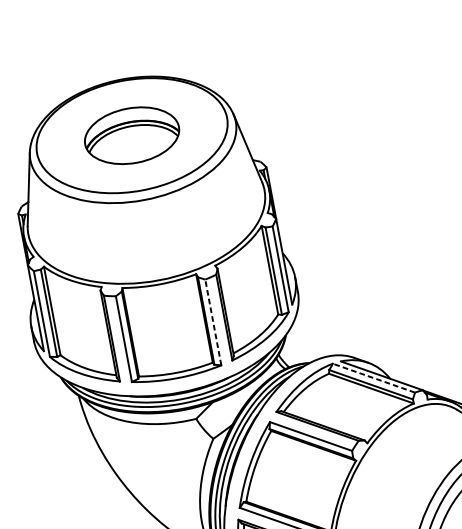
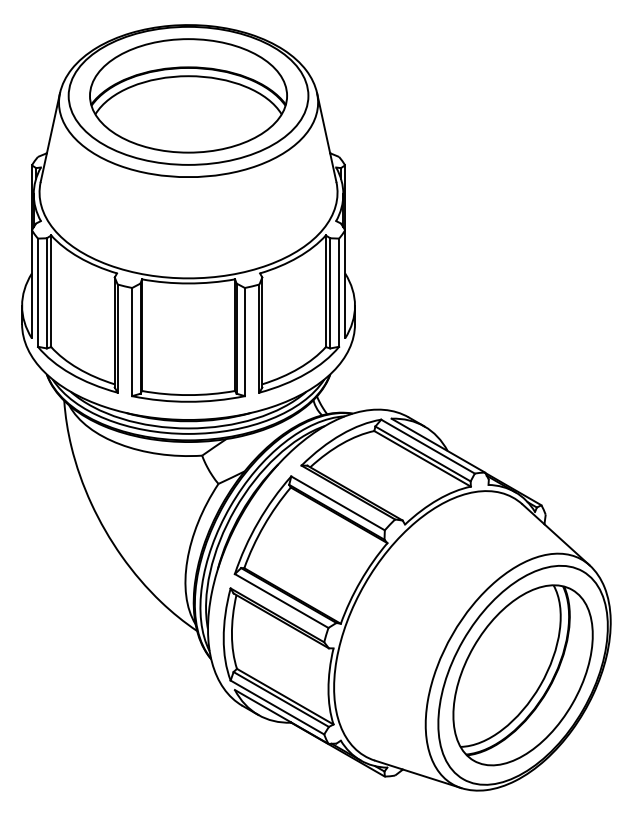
part: (132, 135) -> (188, 95), size x1.67
line: (212, 322) -> (244, 341), dashed -> solid
line: (374, 378) -> (428, 446), dashed -> solid

